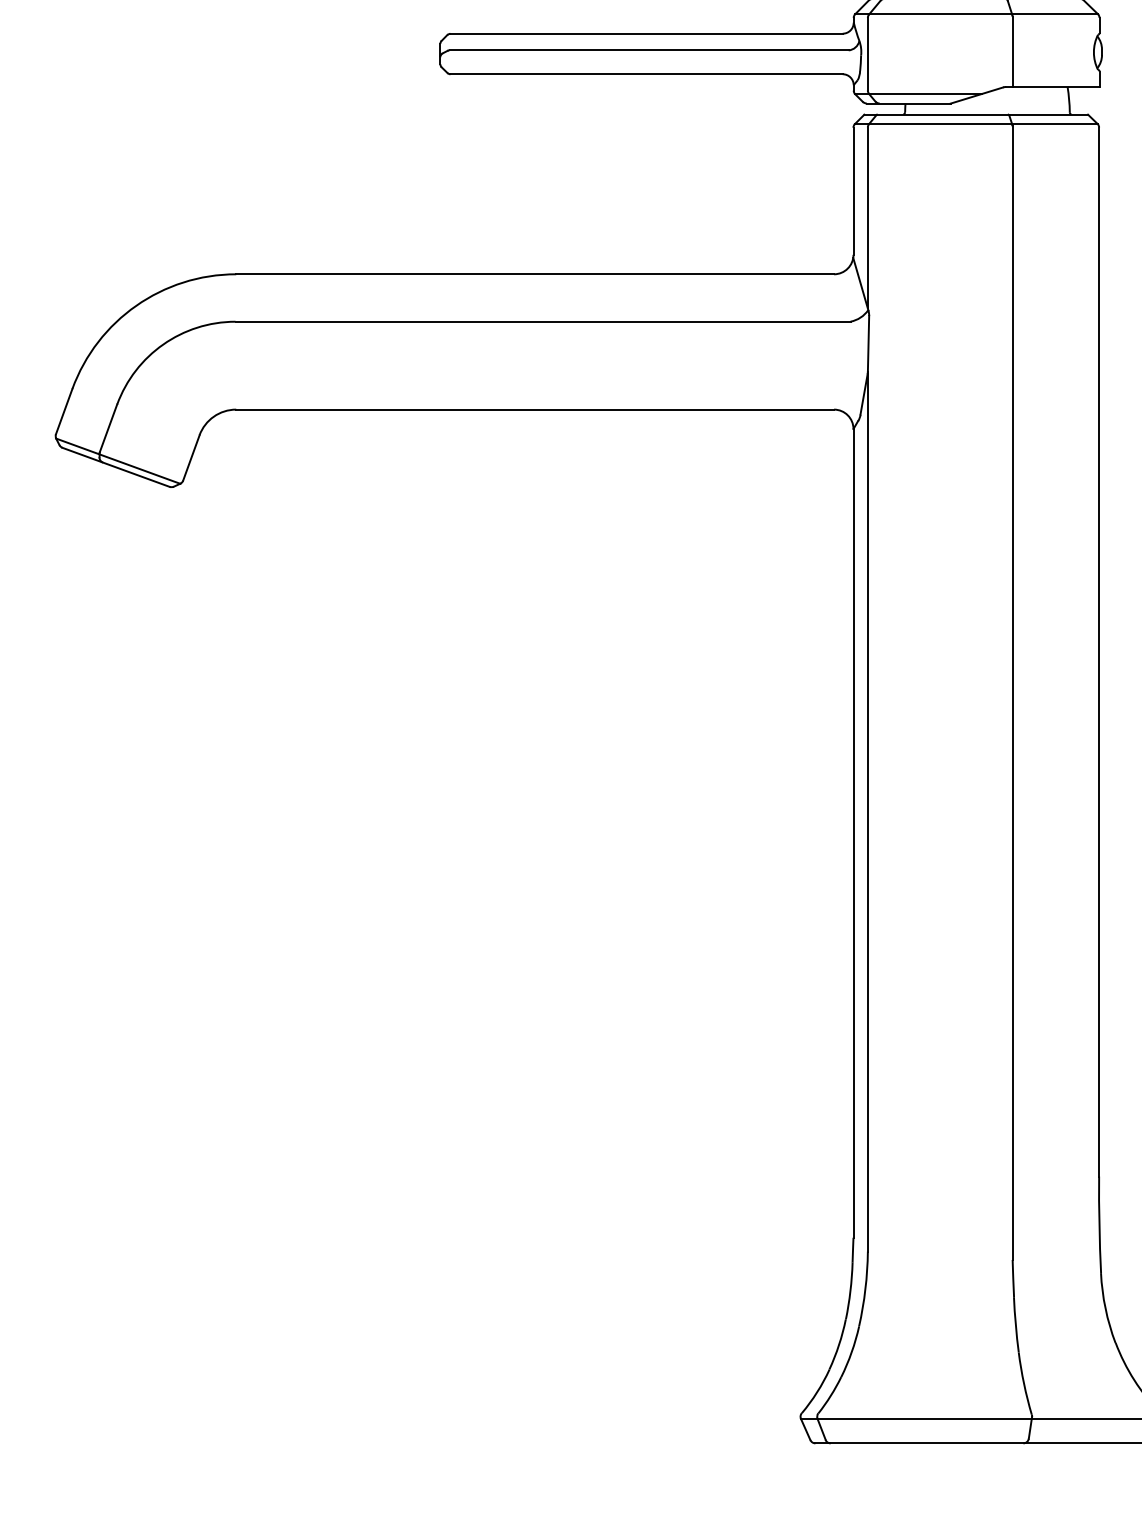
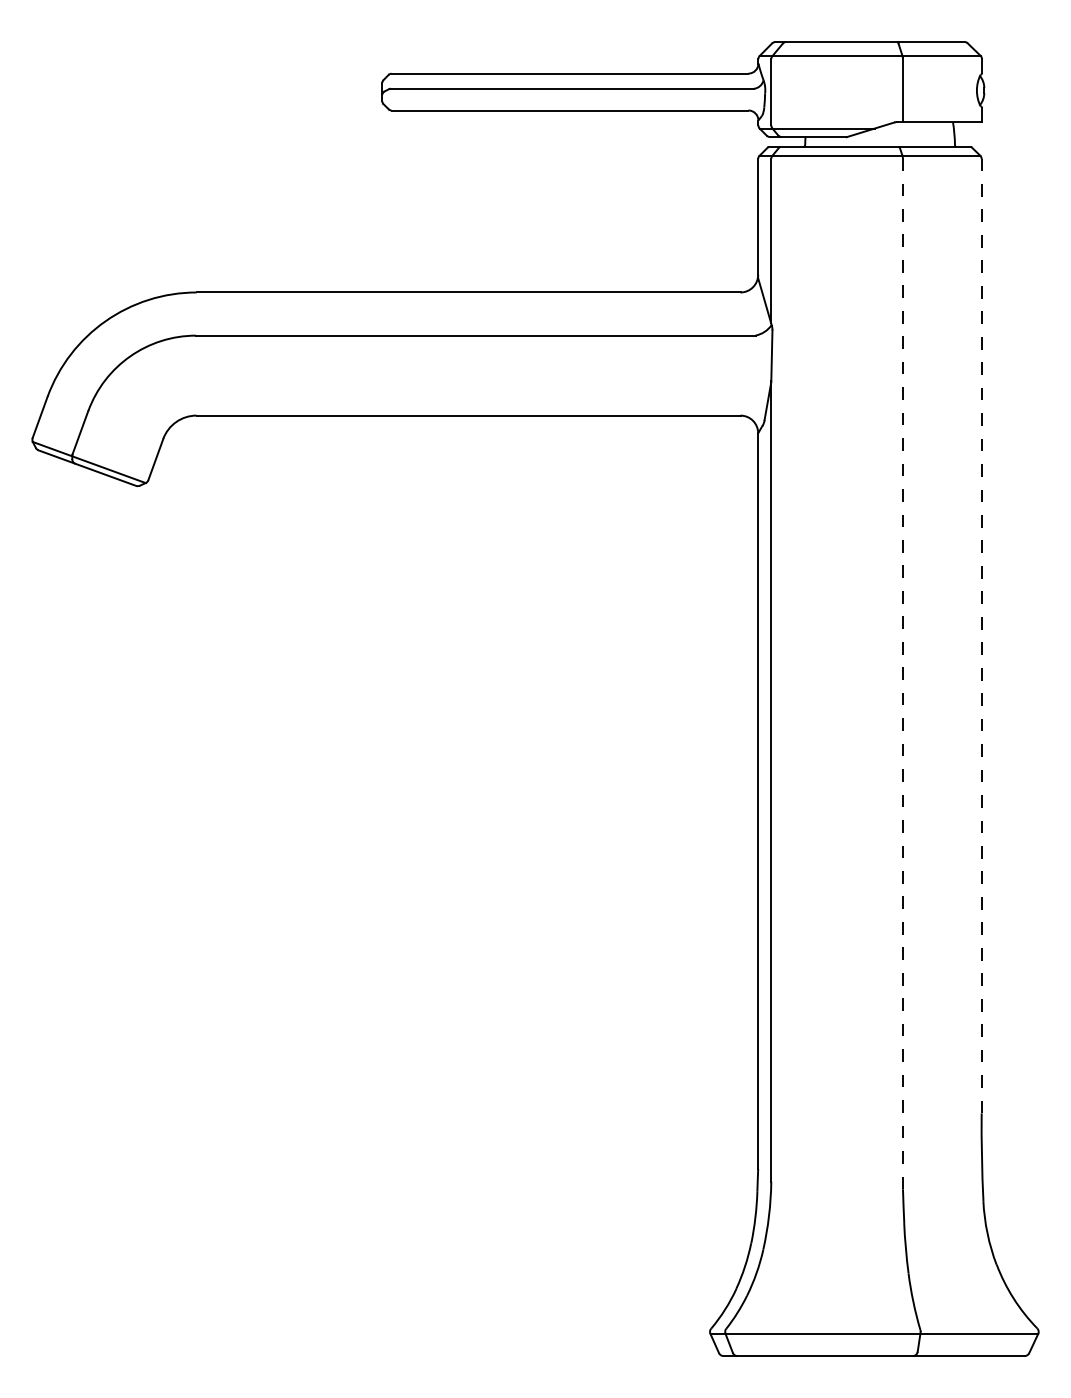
line: (1098, 651) -> (981, 635), solid -> dashed
line: (1012, 693) -> (902, 673), solid -> dashed

